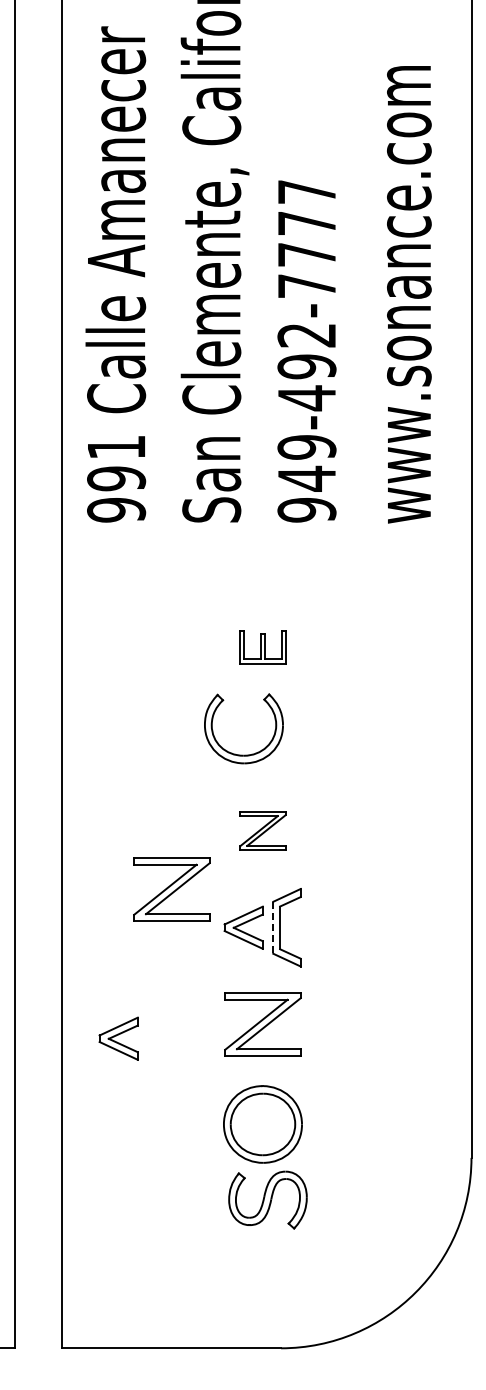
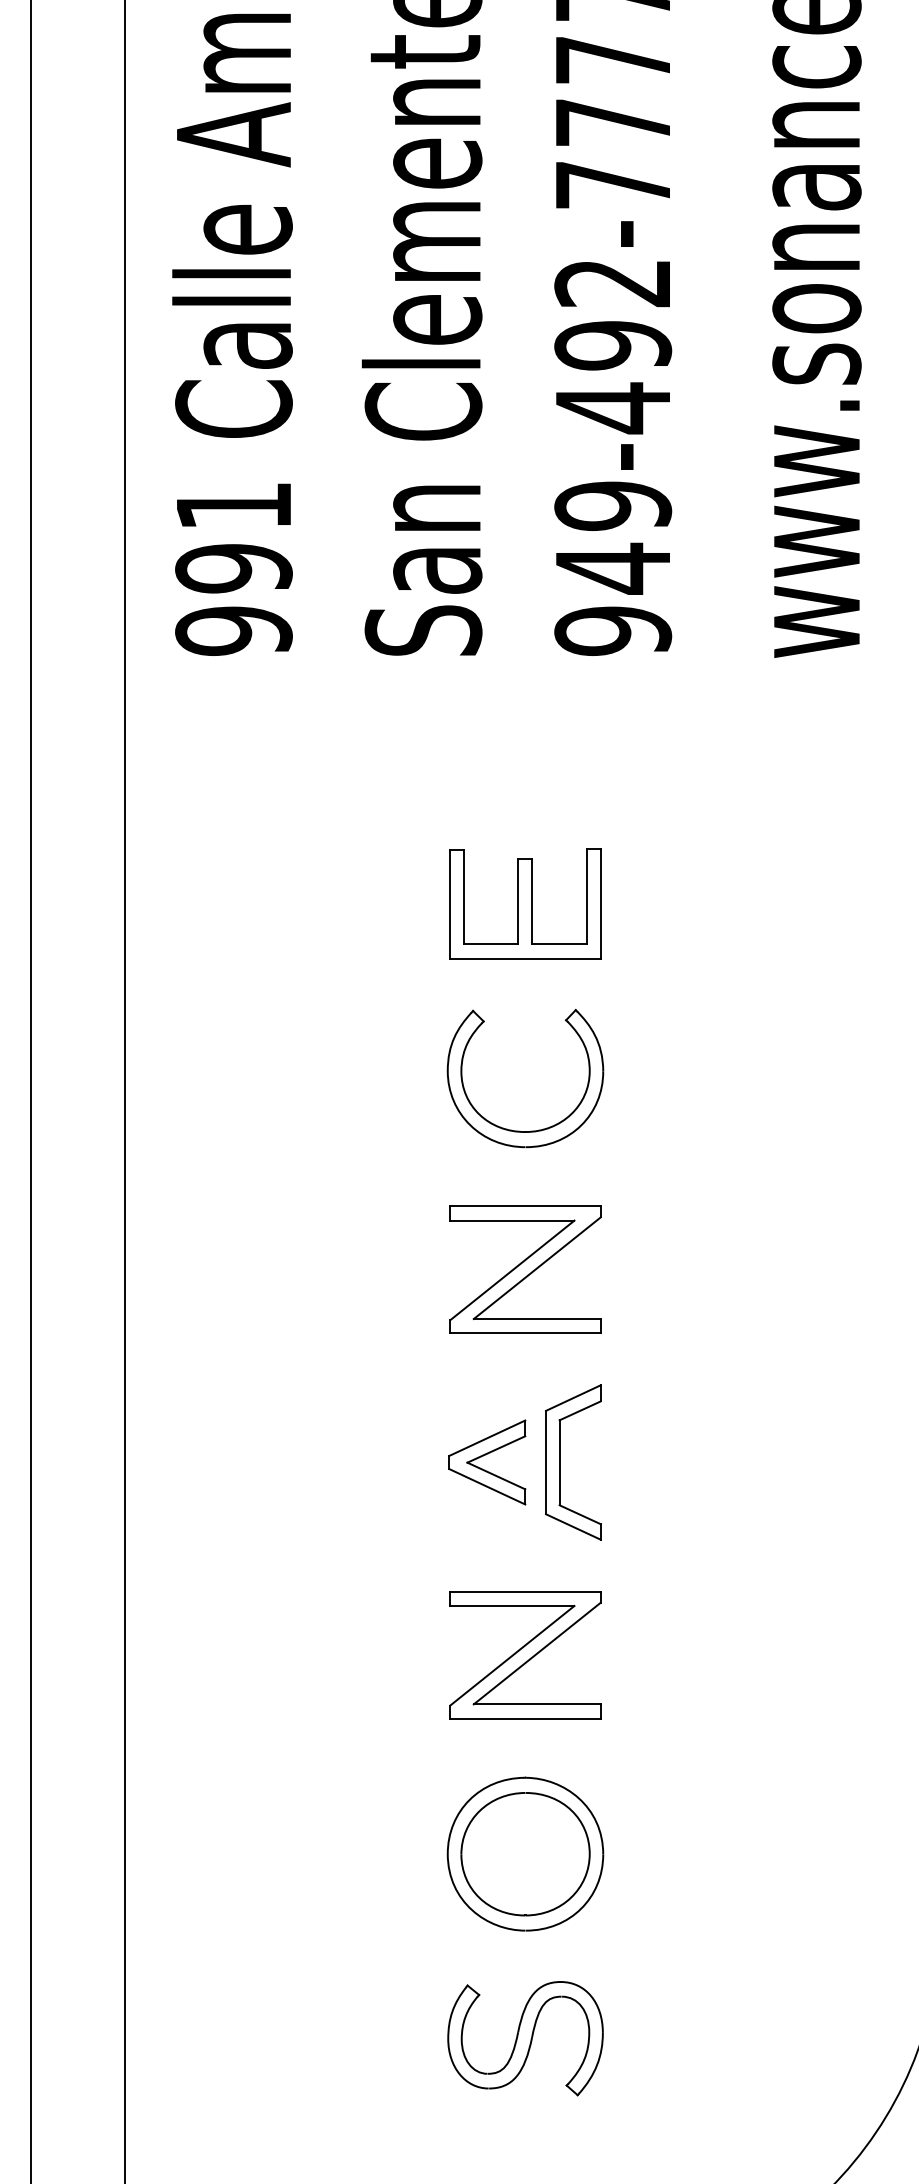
part: (262, 647) -> (524, 904), size x1.67
part: (243, 754) -> (524, 1129), moved
part: (262, 830) -> (524, 1268), size x1.67
part: (171, 889) -> (343, 1386), removed
line: (273, 927) -> (546, 1462), dashed -> solid
part: (118, 1038) -> (237, 1683), removed
part: (267, 1199) -> (524, 2037), moved

